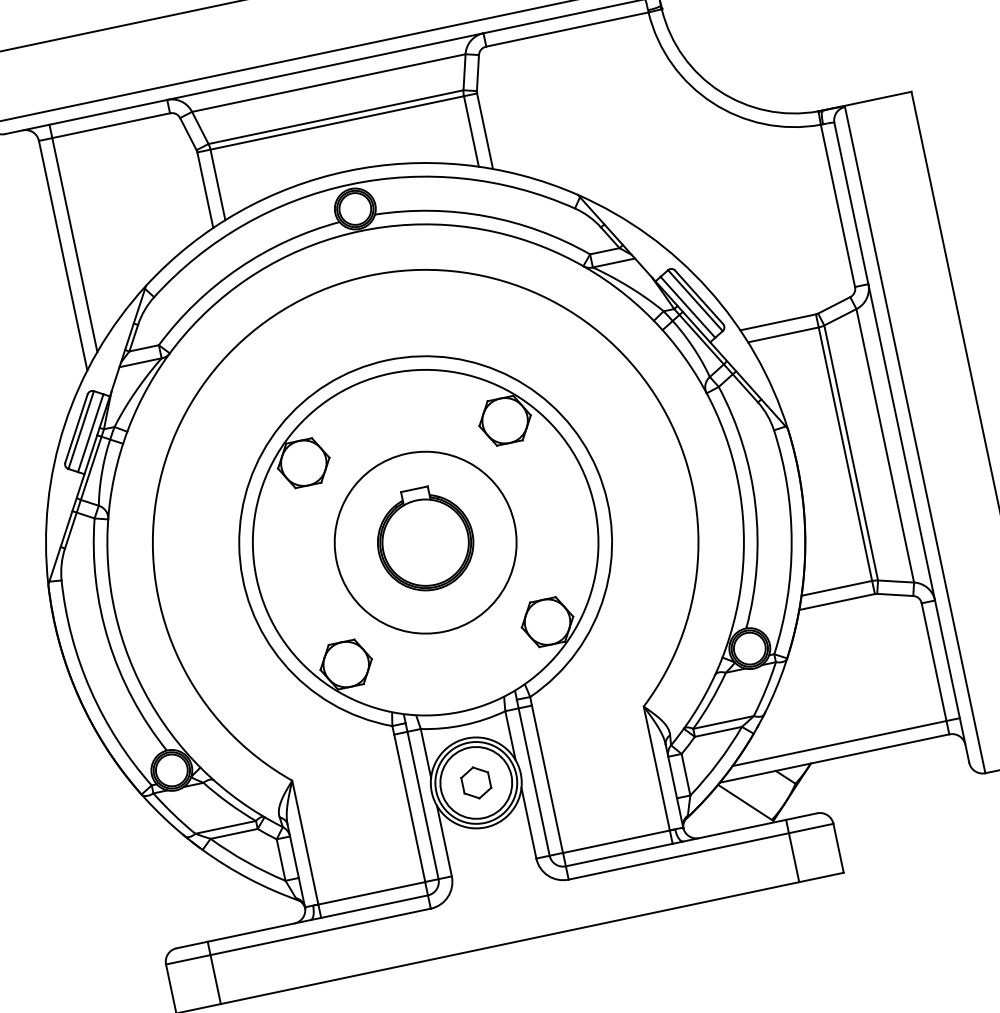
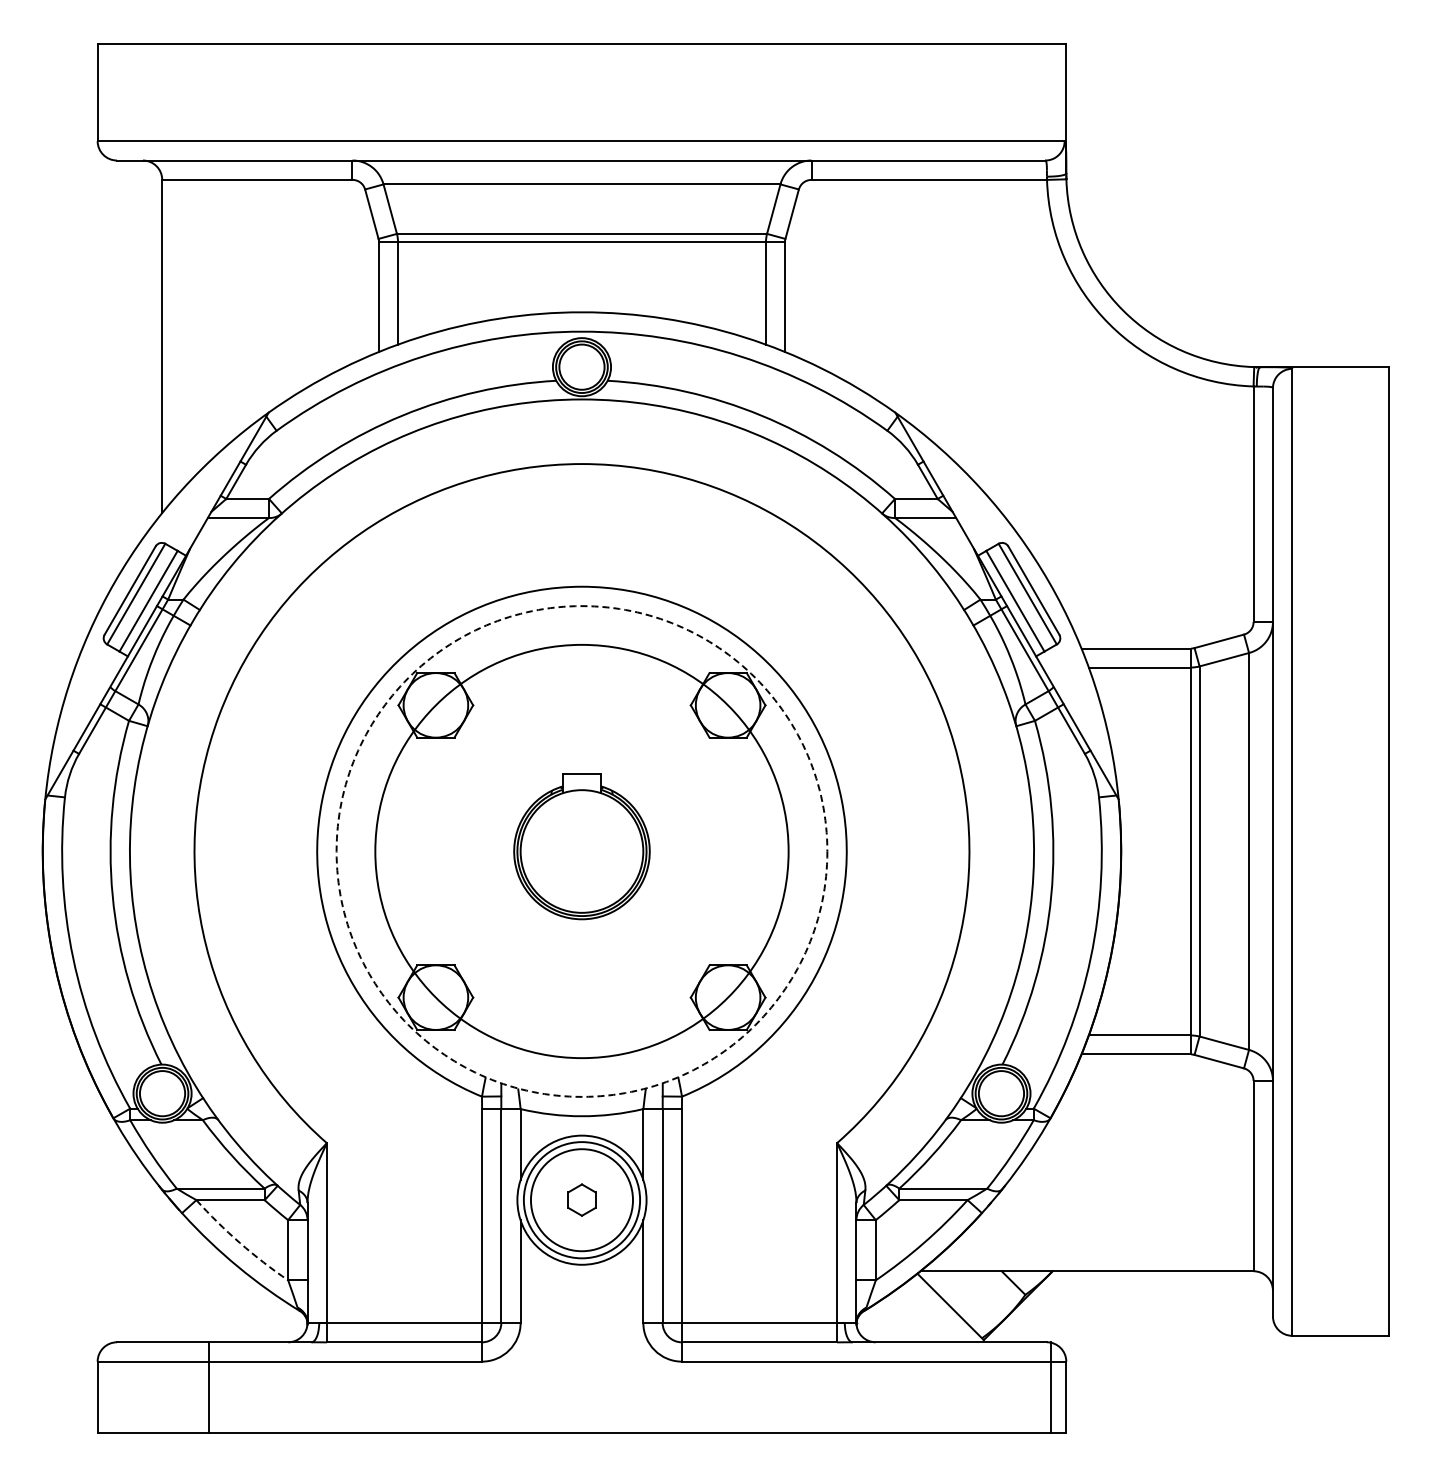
line: (73, 238) -> (181, 325), removed
circle: (425, 542) -> (581, 851), size x1.6
circle: (425, 542) -> (581, 851), solid -> dashed
line: (845, 741) -> (1107, 1251), removed
part: (475, 782) -> (581, 1199), size x0.7
line: (792, 851) -> (1050, 1387), moved
arc: (246, 861) -> (239, 1242), solid -> dashed
line: (214, 972) -> (209, 1387), moved

